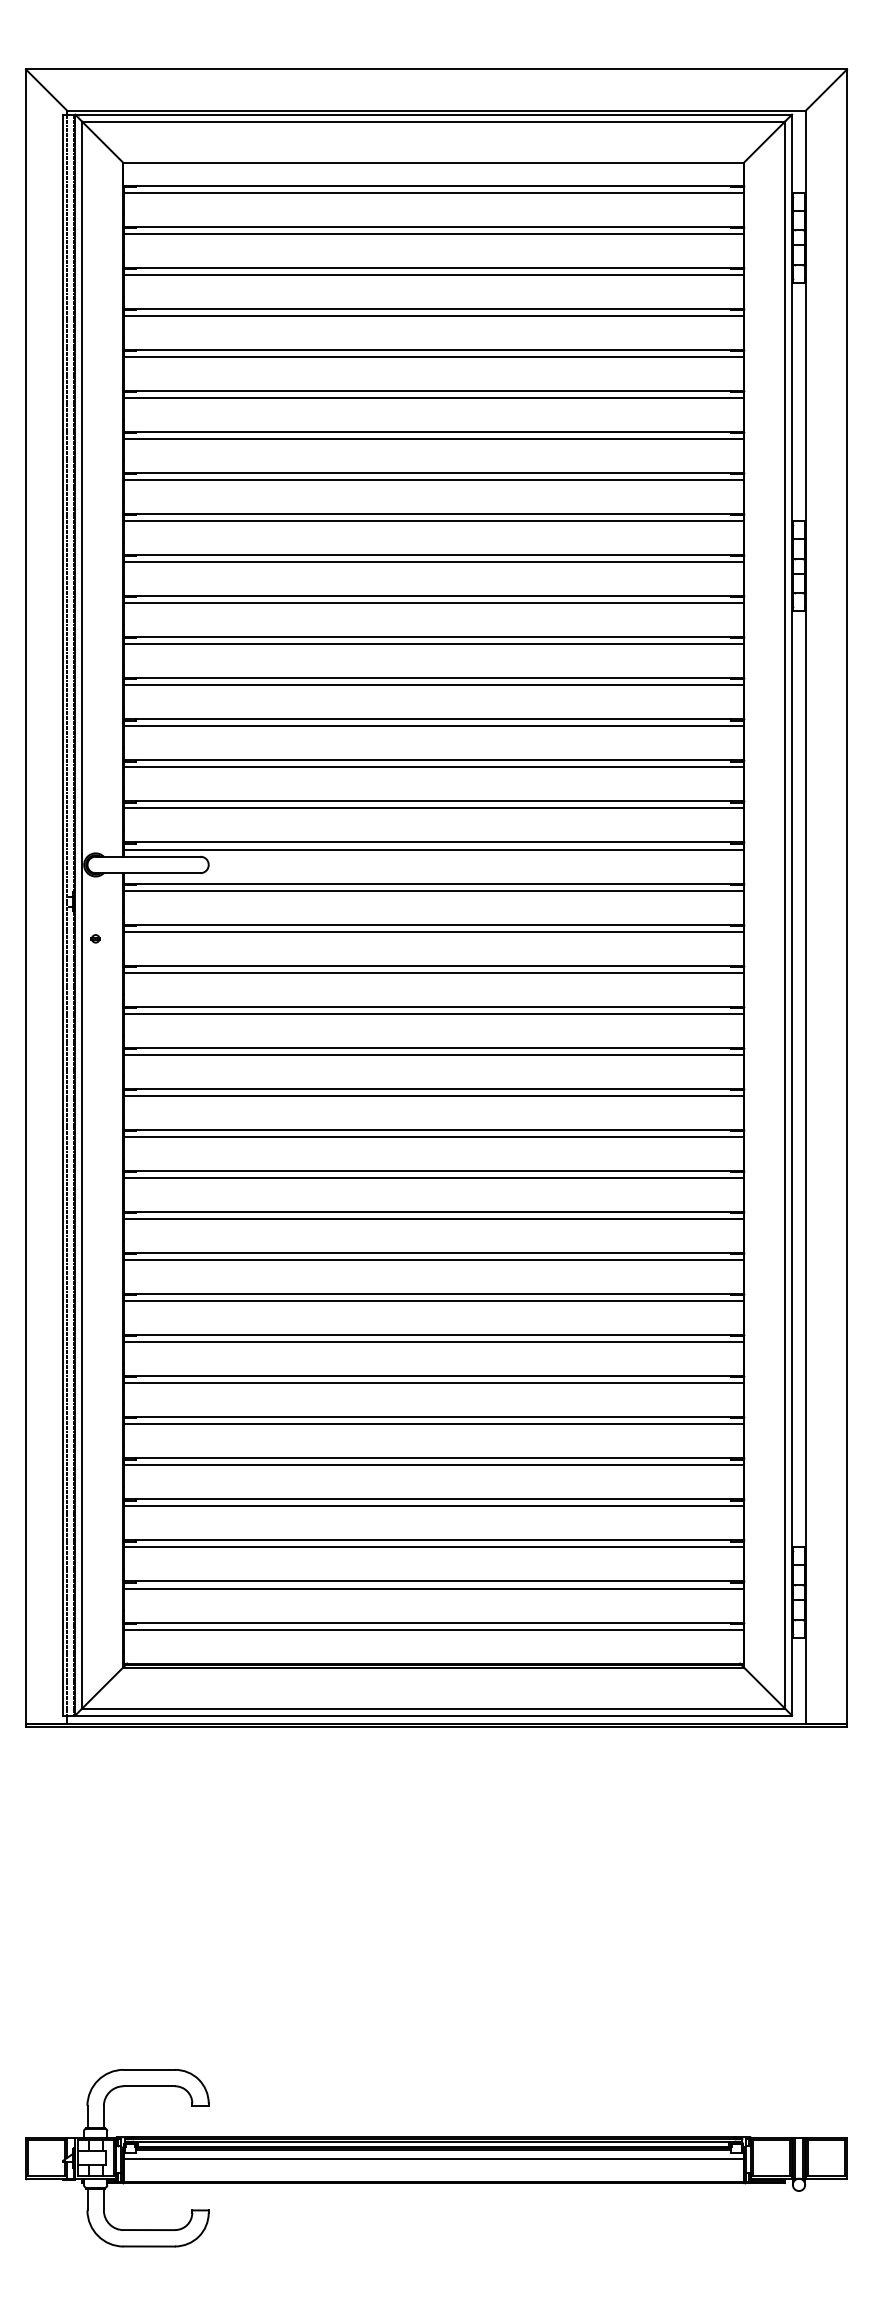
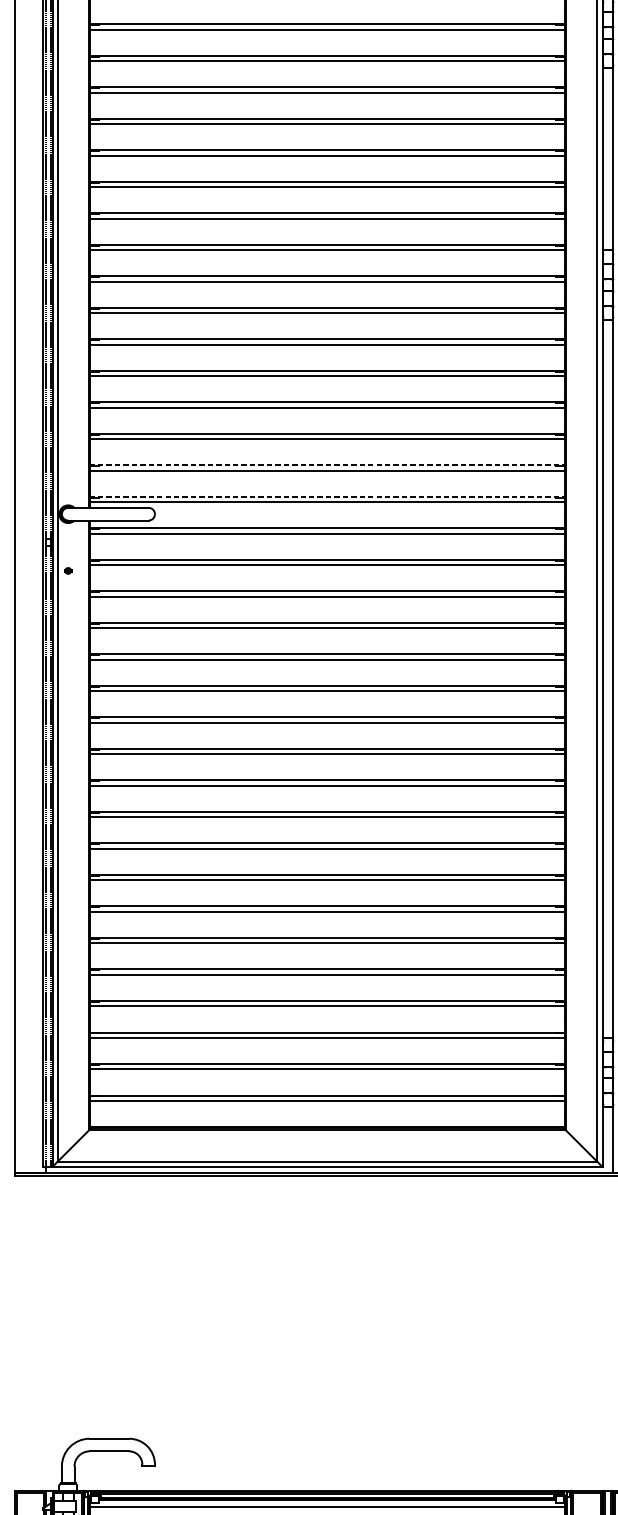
line: (434, 801) -> (328, 465), solid -> dashed
line: (434, 842) -> (328, 497), solid -> dashed

